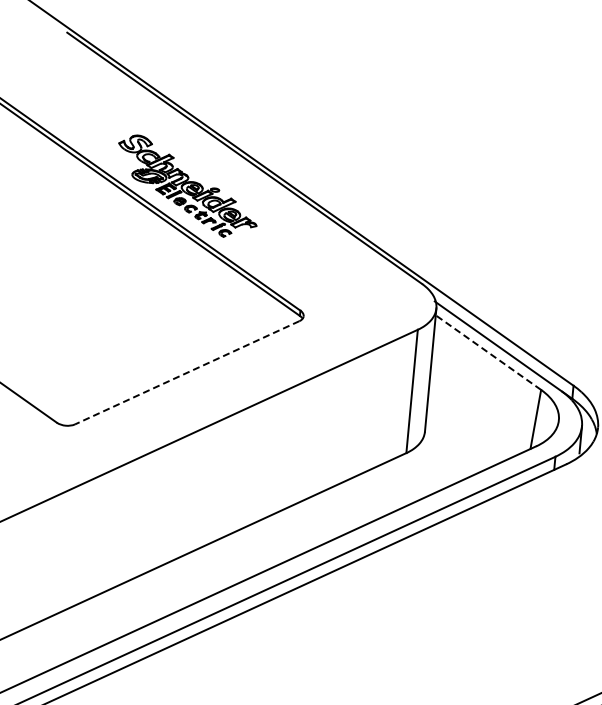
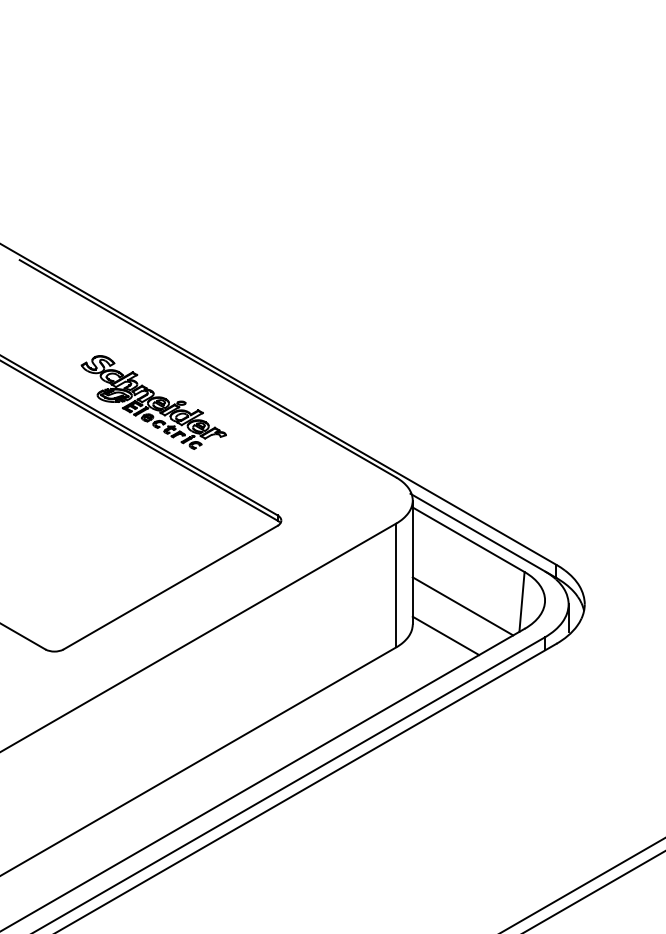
line: (488, 352) -> (468, 539), dashed -> solid
line: (187, 372) -> (170, 587), dashed -> solid
line: (476, 418) -> (462, 606), added
line: (456, 445) -> (445, 635), added

